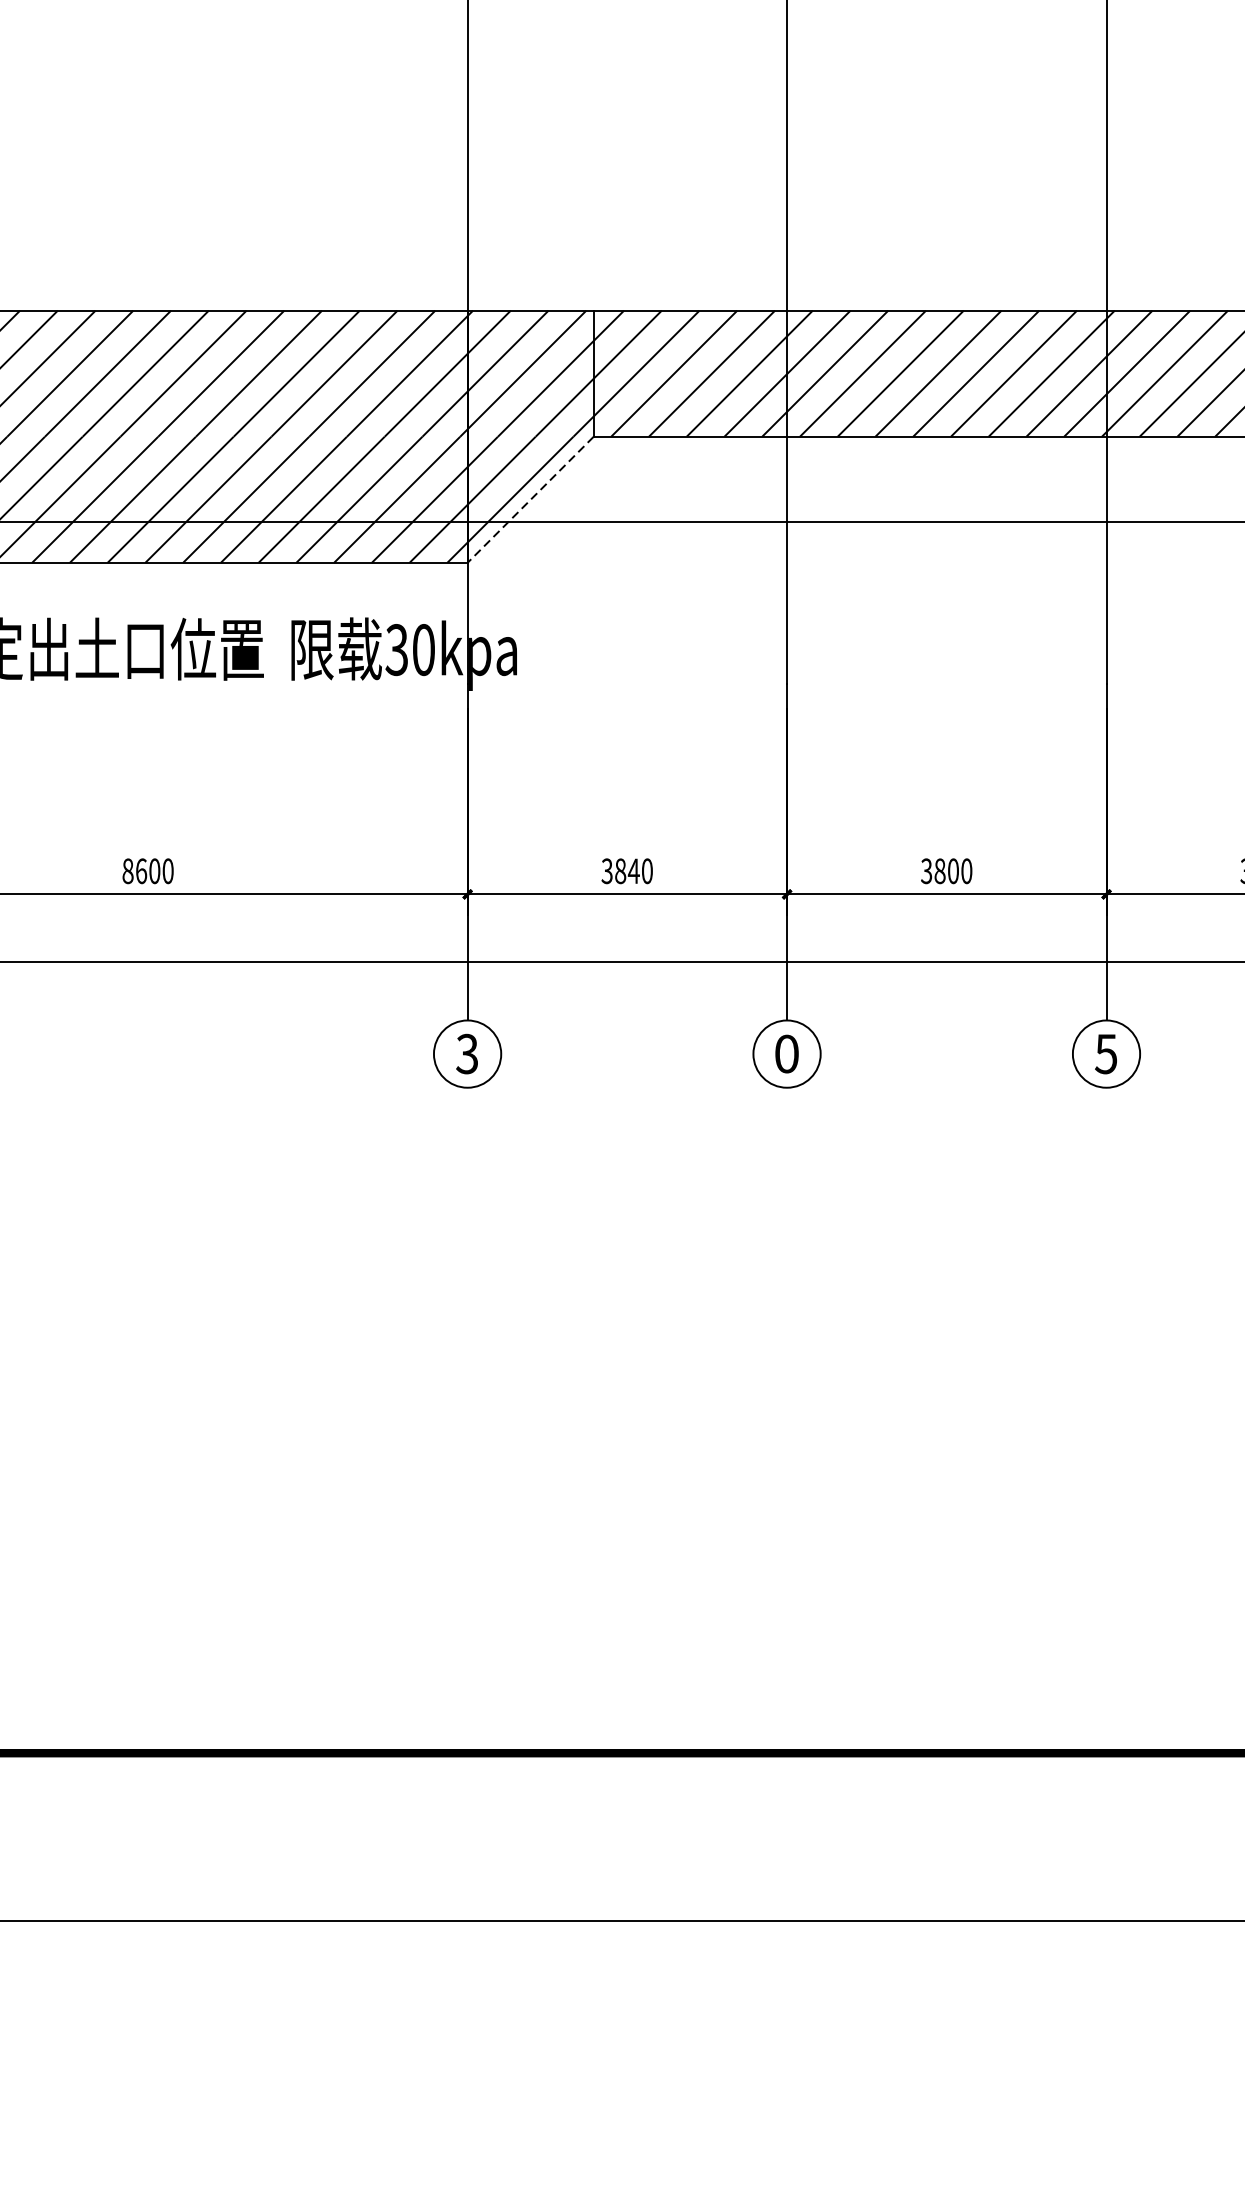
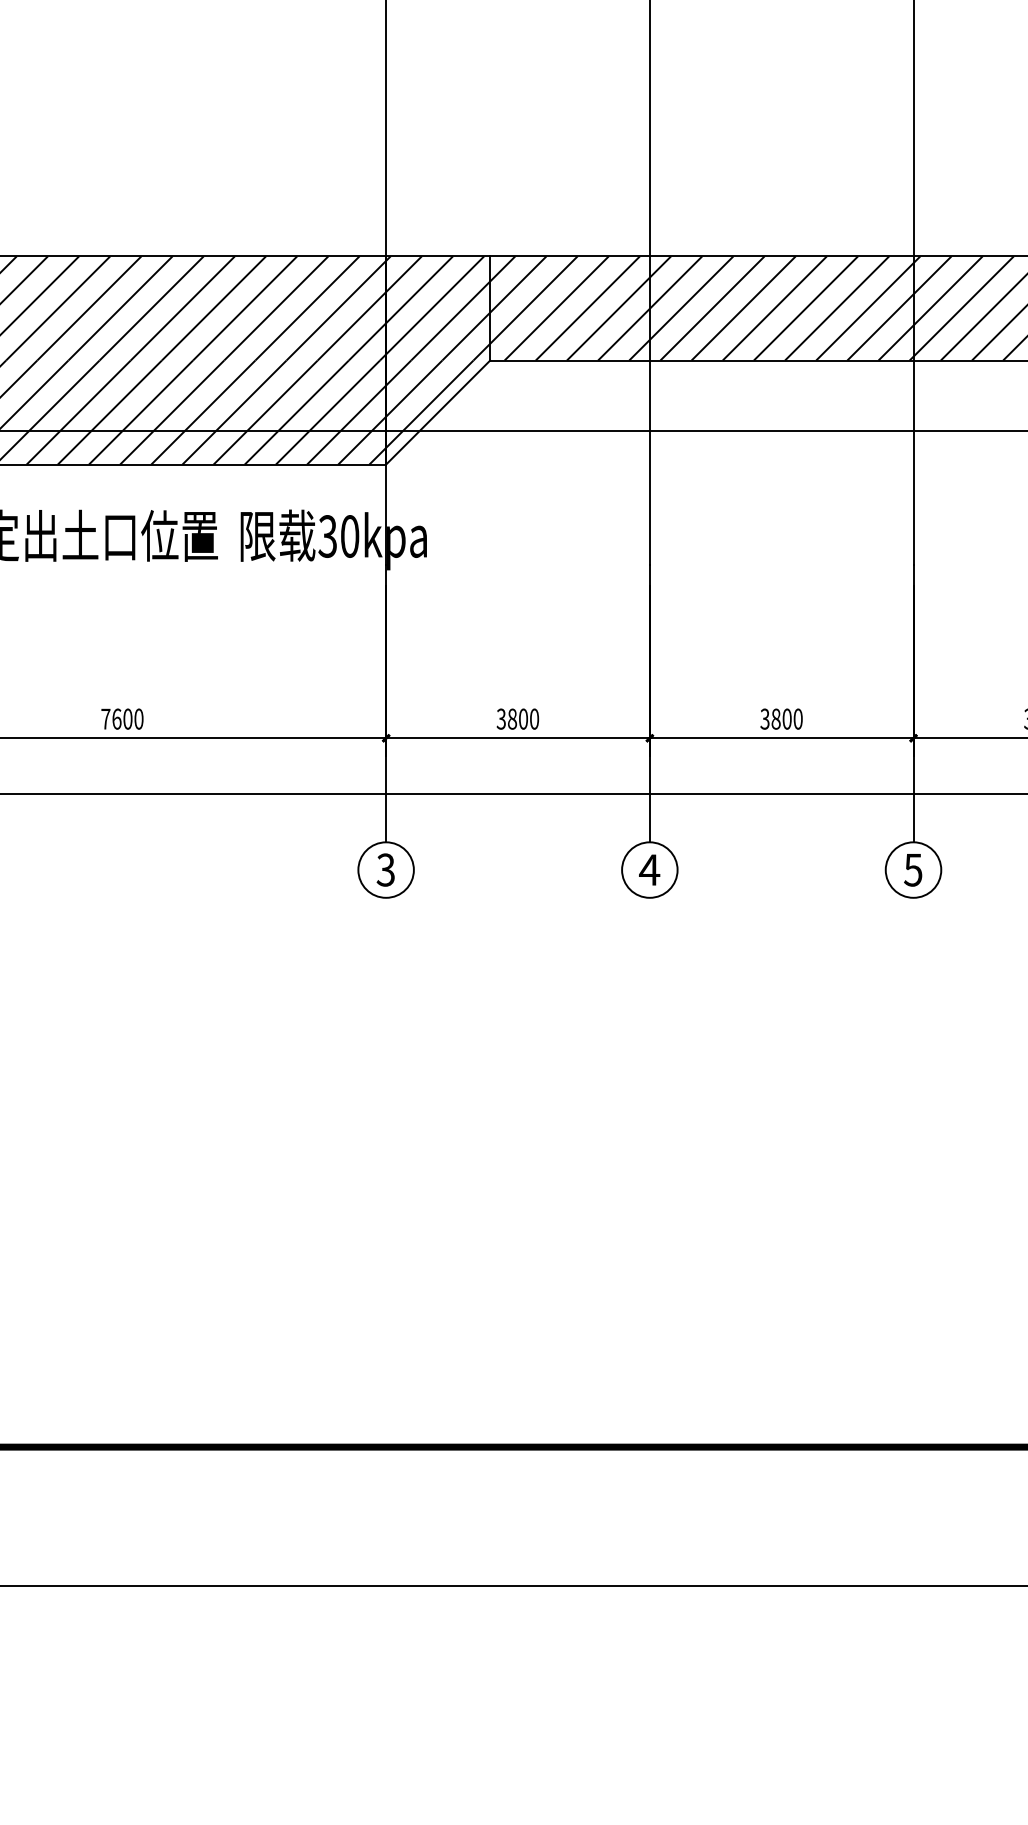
line: (531, 499) -> (438, 412), dashed -> solid
text: (127, 870) -> (105, 718), 8600 -> 7600
text: (634, 870) -> (523, 718), 3840 -> 3800
text: (786, 1053) -> (649, 869), 0 -> 4

